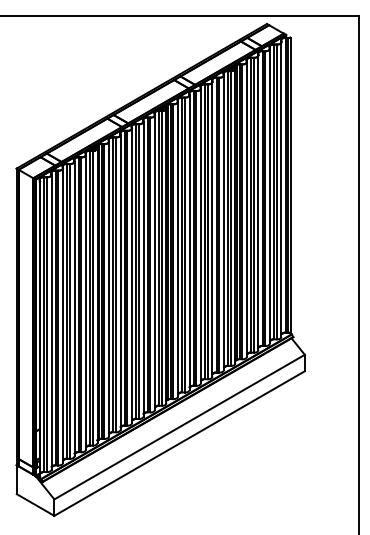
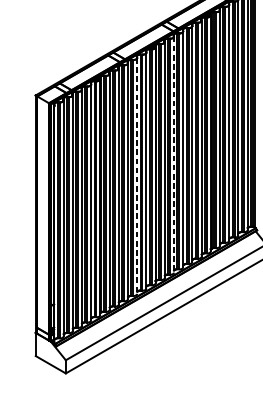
line: (189, 243) -> (174, 155), solid -> dashed
line: (143, 269) -> (137, 176), solid -> dashed

